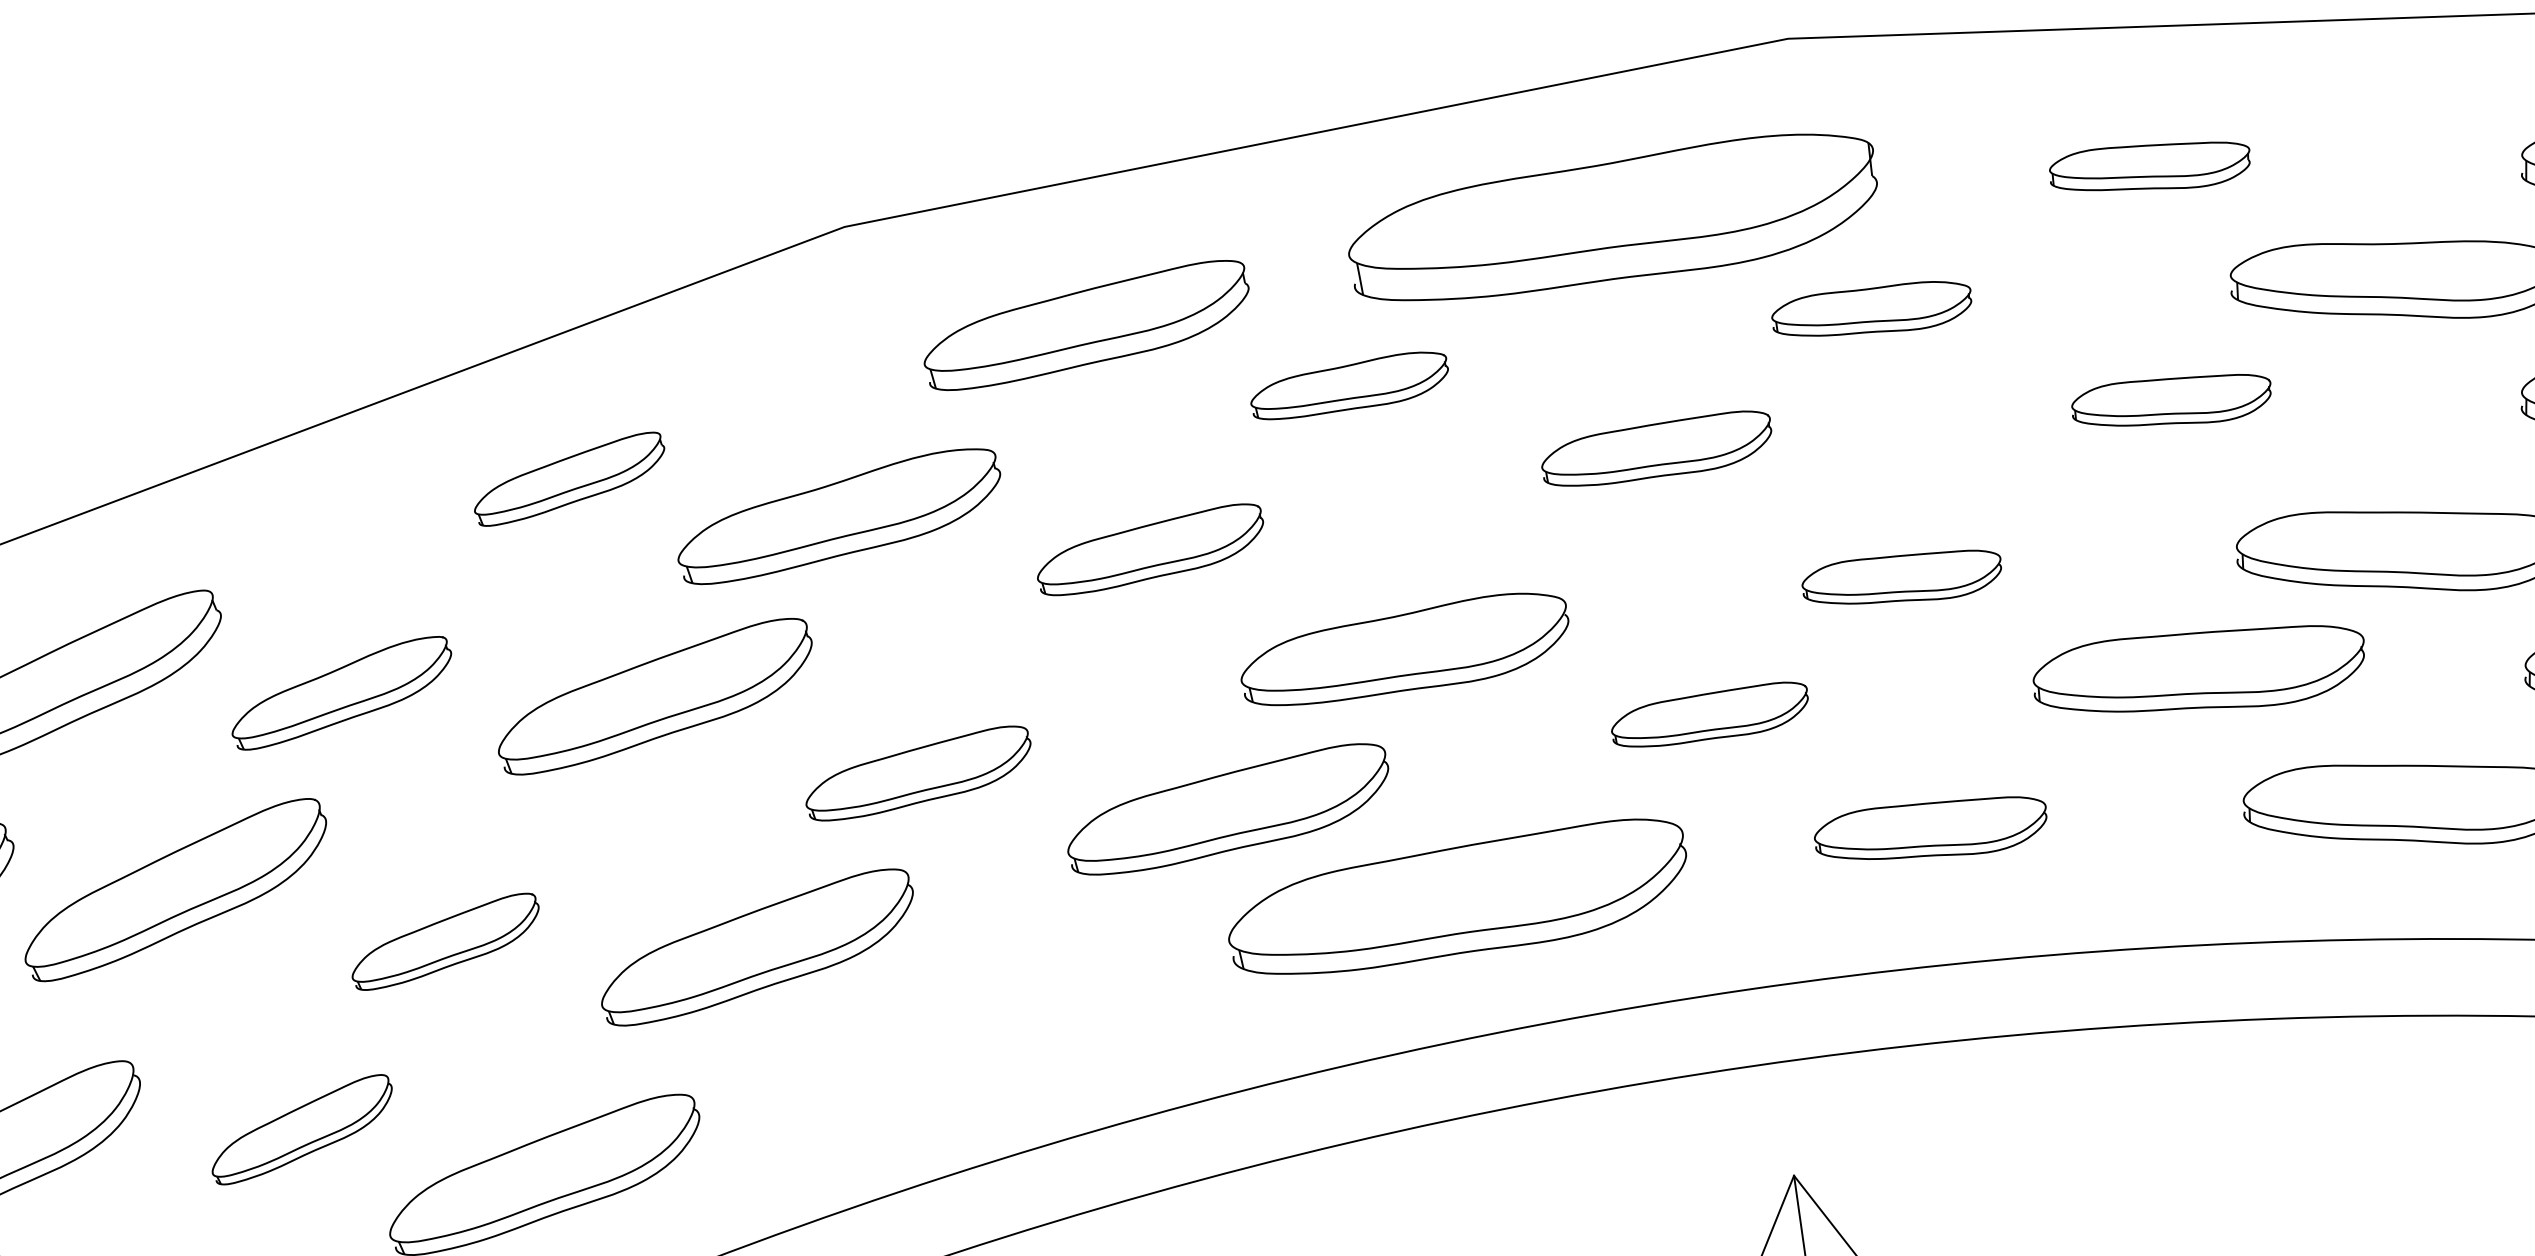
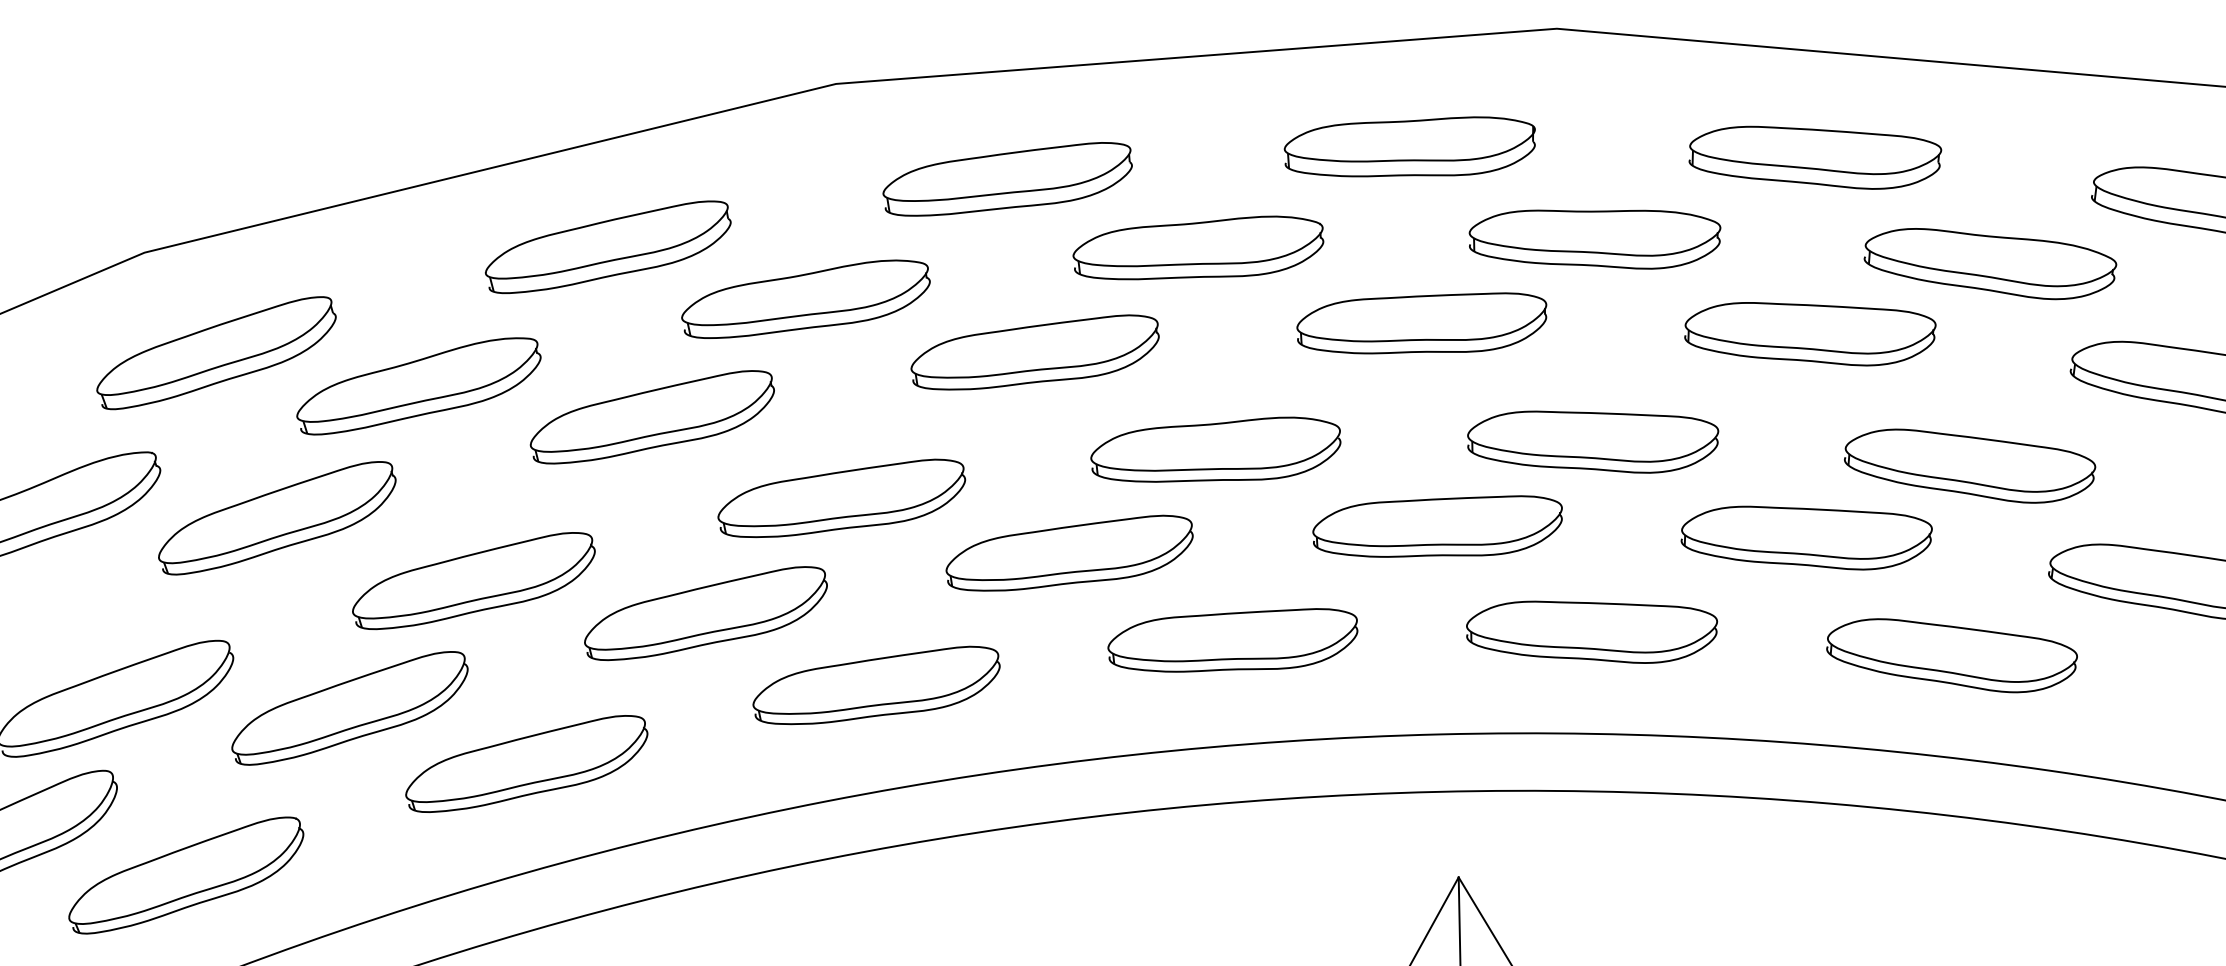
part: (2150, 167) -> (1815, 157), size x1.67
part: (1612, 217) -> (1409, 146), size x0.62
part: (1871, 311) -> (1594, 239), size x1.67
part: (1349, 385) -> (1198, 247), size x1.67
part: (2172, 402) -> (1810, 334), size x1.67
part: (1656, 449) -> (1421, 323), size x1.43
part: (568, 479) -> (607, 247), size x1.67
part: (1149, 550) -> (1034, 352), size x1.43
part: (1902, 578) -> (1593, 441), size x1.67
part: (341, 693) -> (418, 386), size x1.43
part: (1709, 715) -> (1437, 526), size x1.67
part: (918, 773) -> (841, 498), size x1.43
part: (1931, 829) -> (1592, 631), size x1.43
part: (1457, 898) -> (1232, 640), size x0.71
part: (445, 942) -> (473, 581), size x1.67
part: (994, 1015) -> (876, 685), added
part: (301, 1129) -> (349, 708), size x1.67

